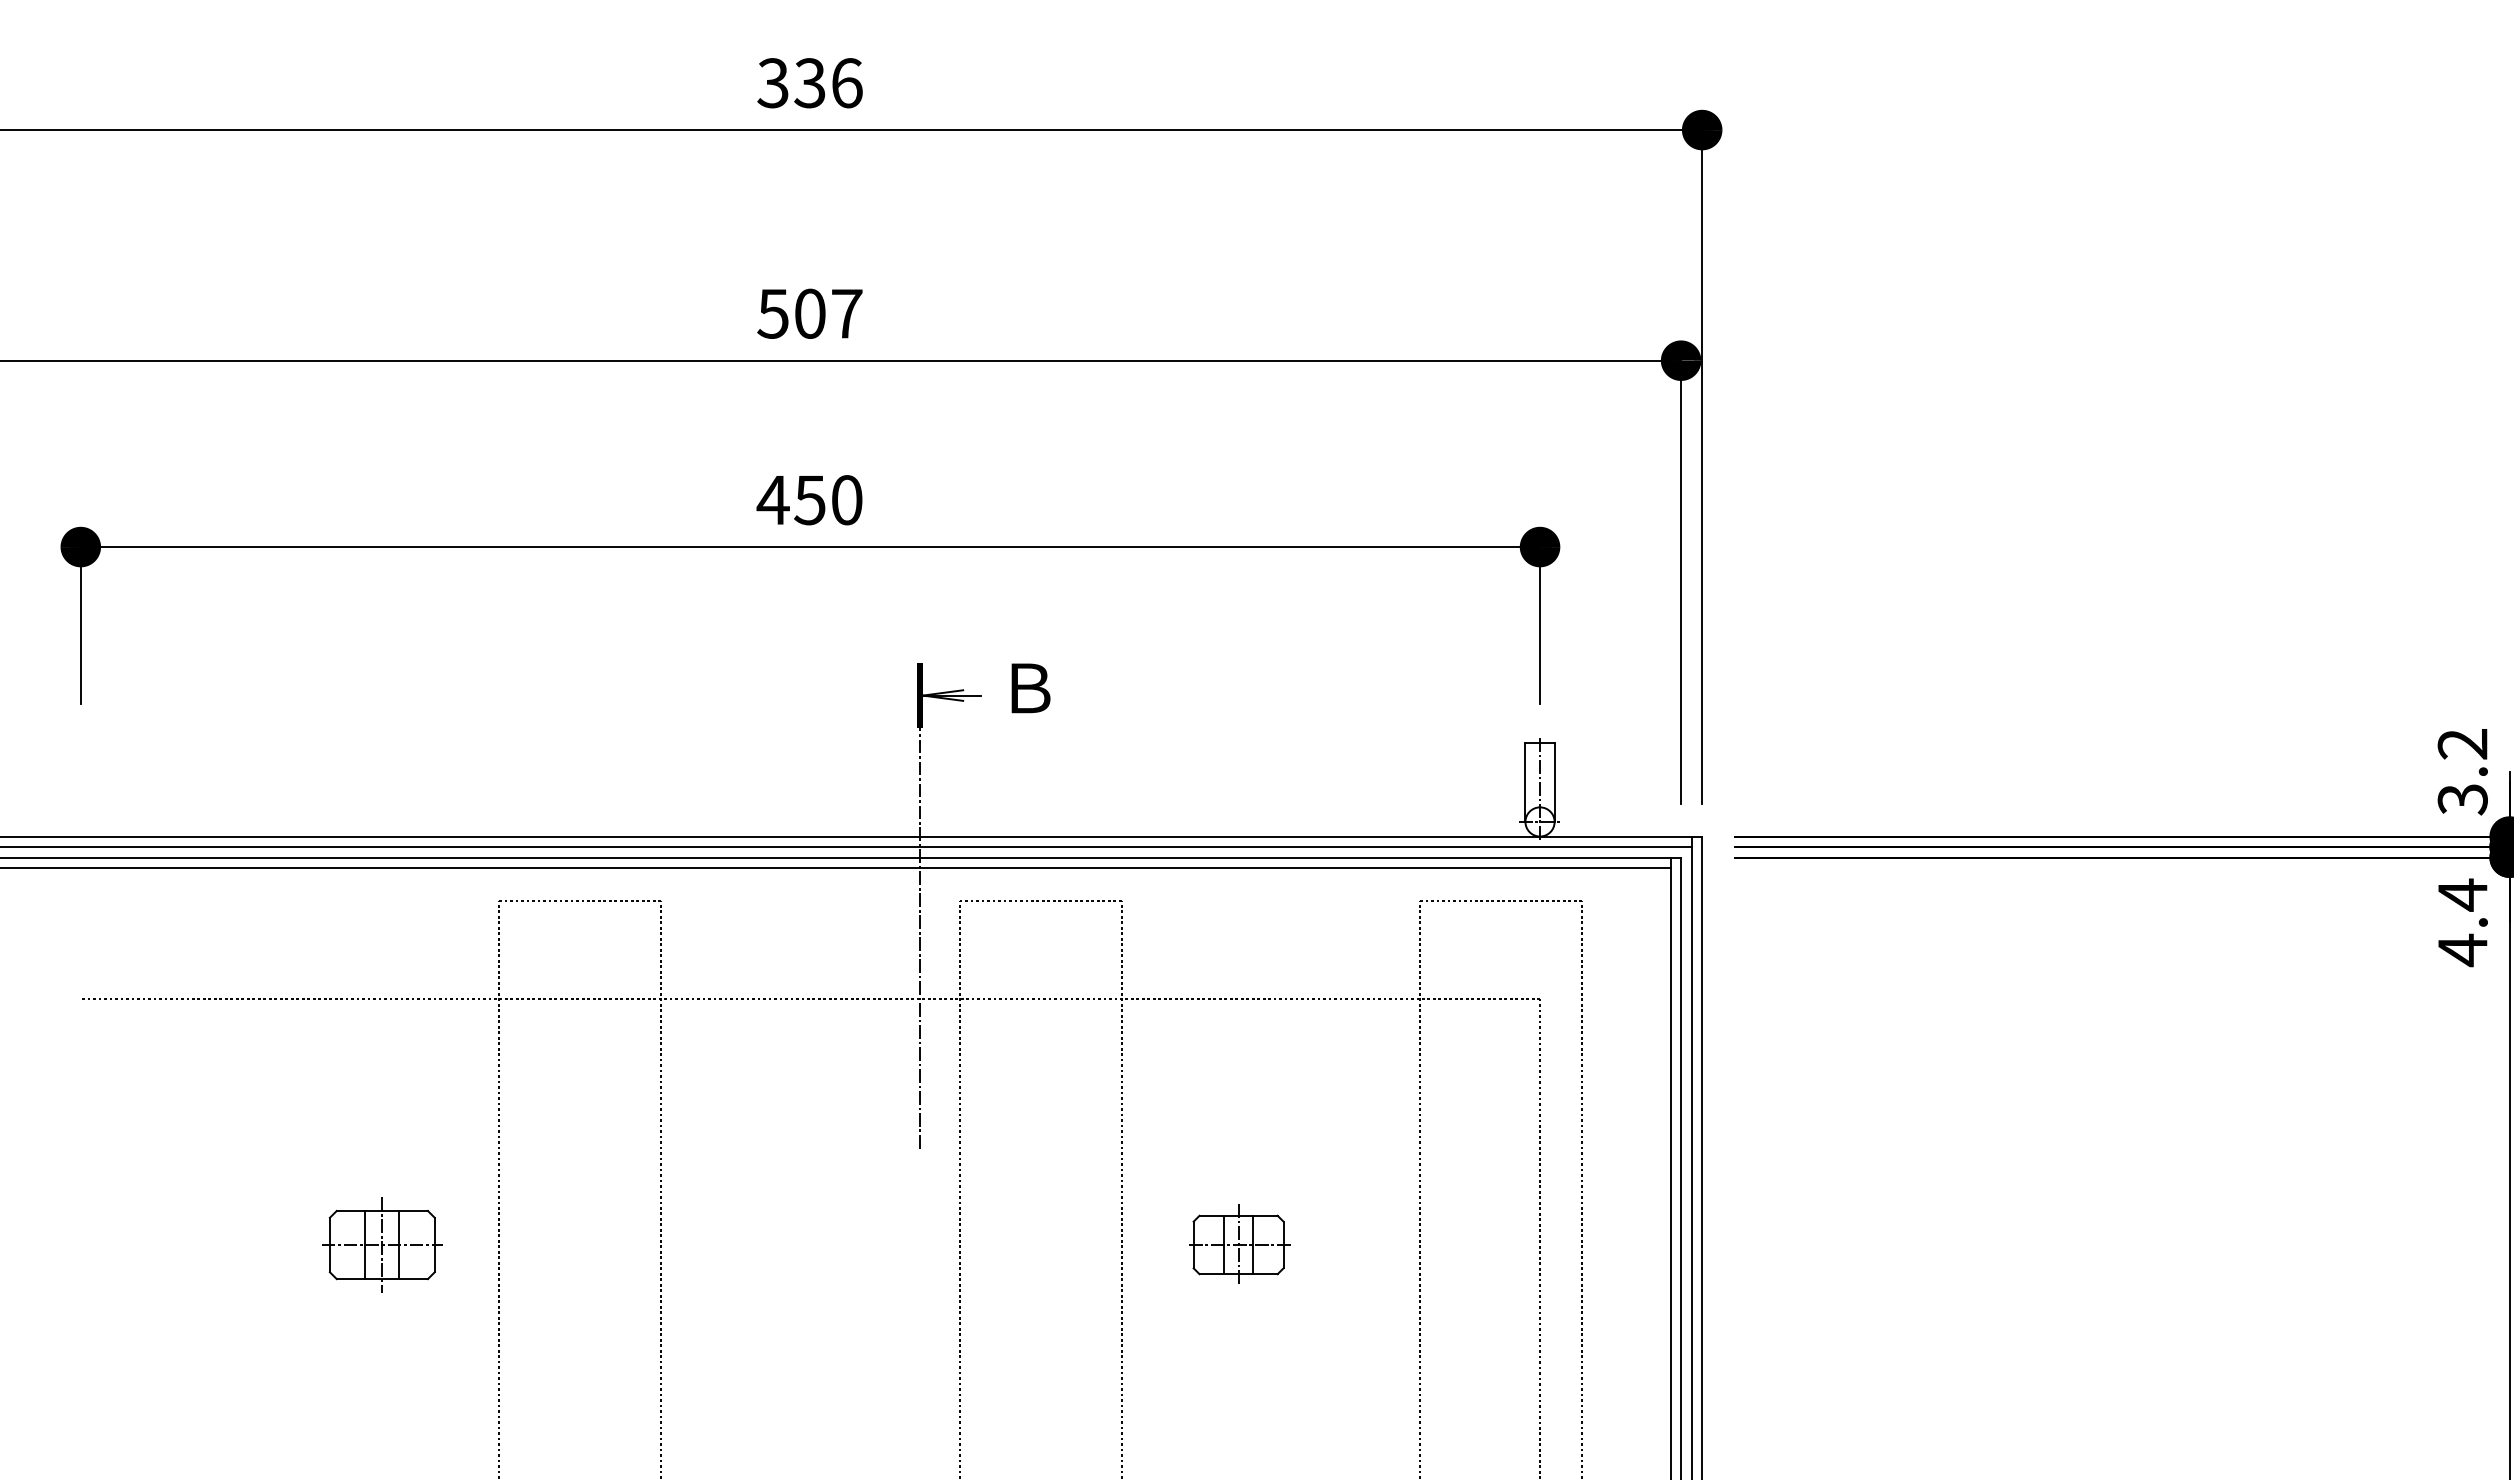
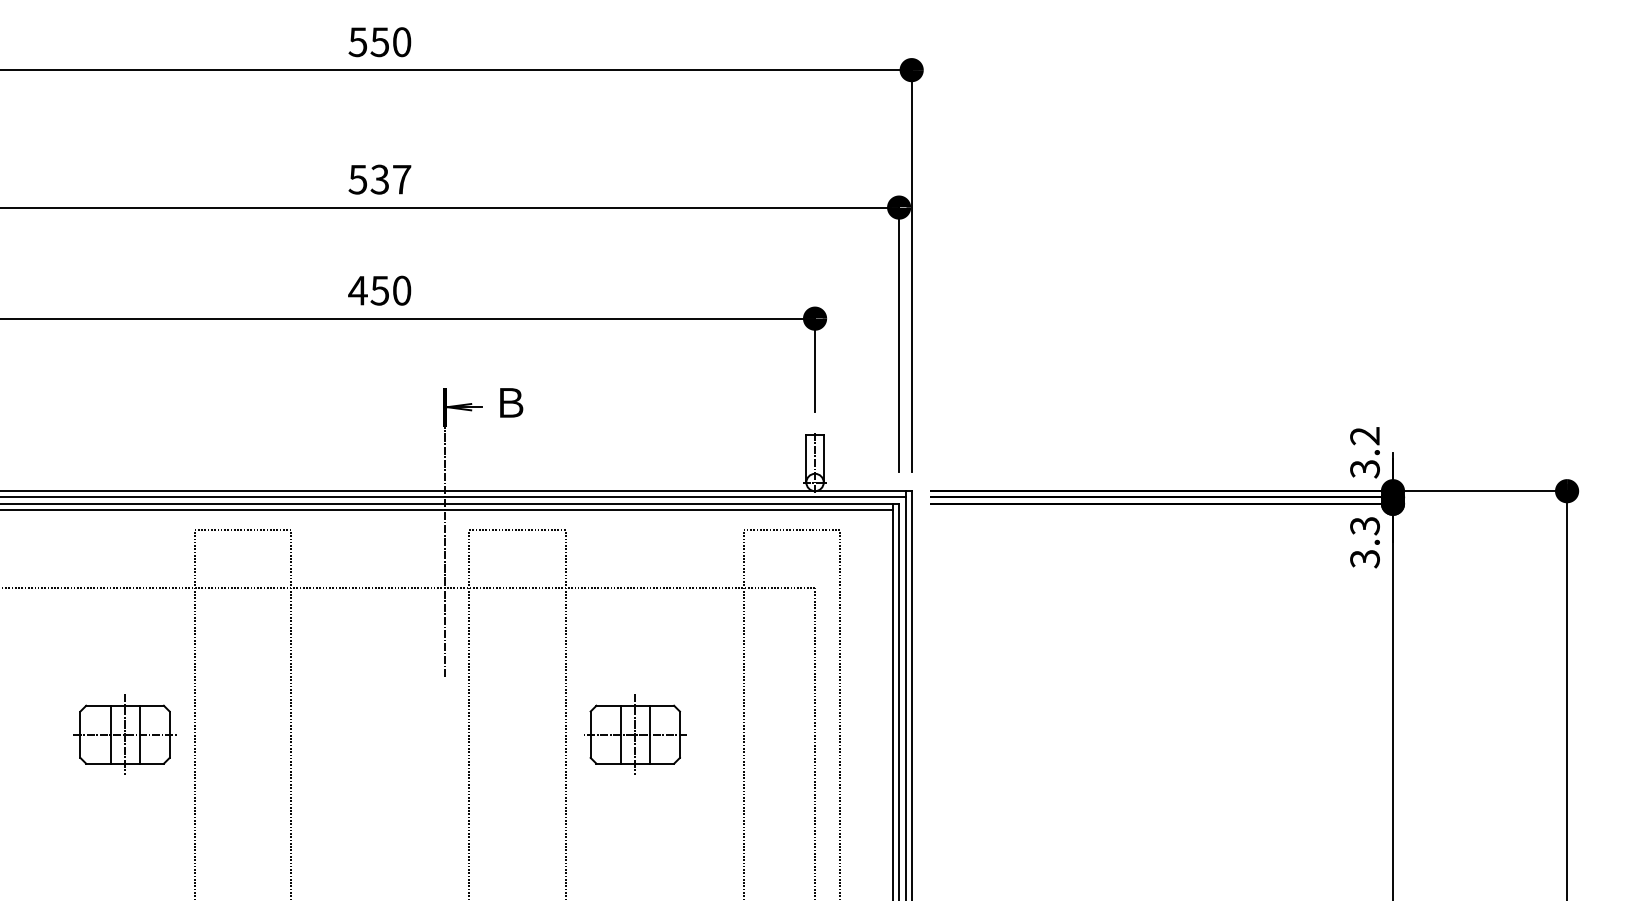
text: (809, 83) -> (379, 42), 336 -> 550
text: (809, 313) -> (379, 179), 507 -> 537
text: (2461, 922) -> (1364, 542), 4.4 -> 3.3
part: (381, 1244) -> (124, 734), size x1.43
part: (1238, 1244) -> (635, 734), size x1.67

